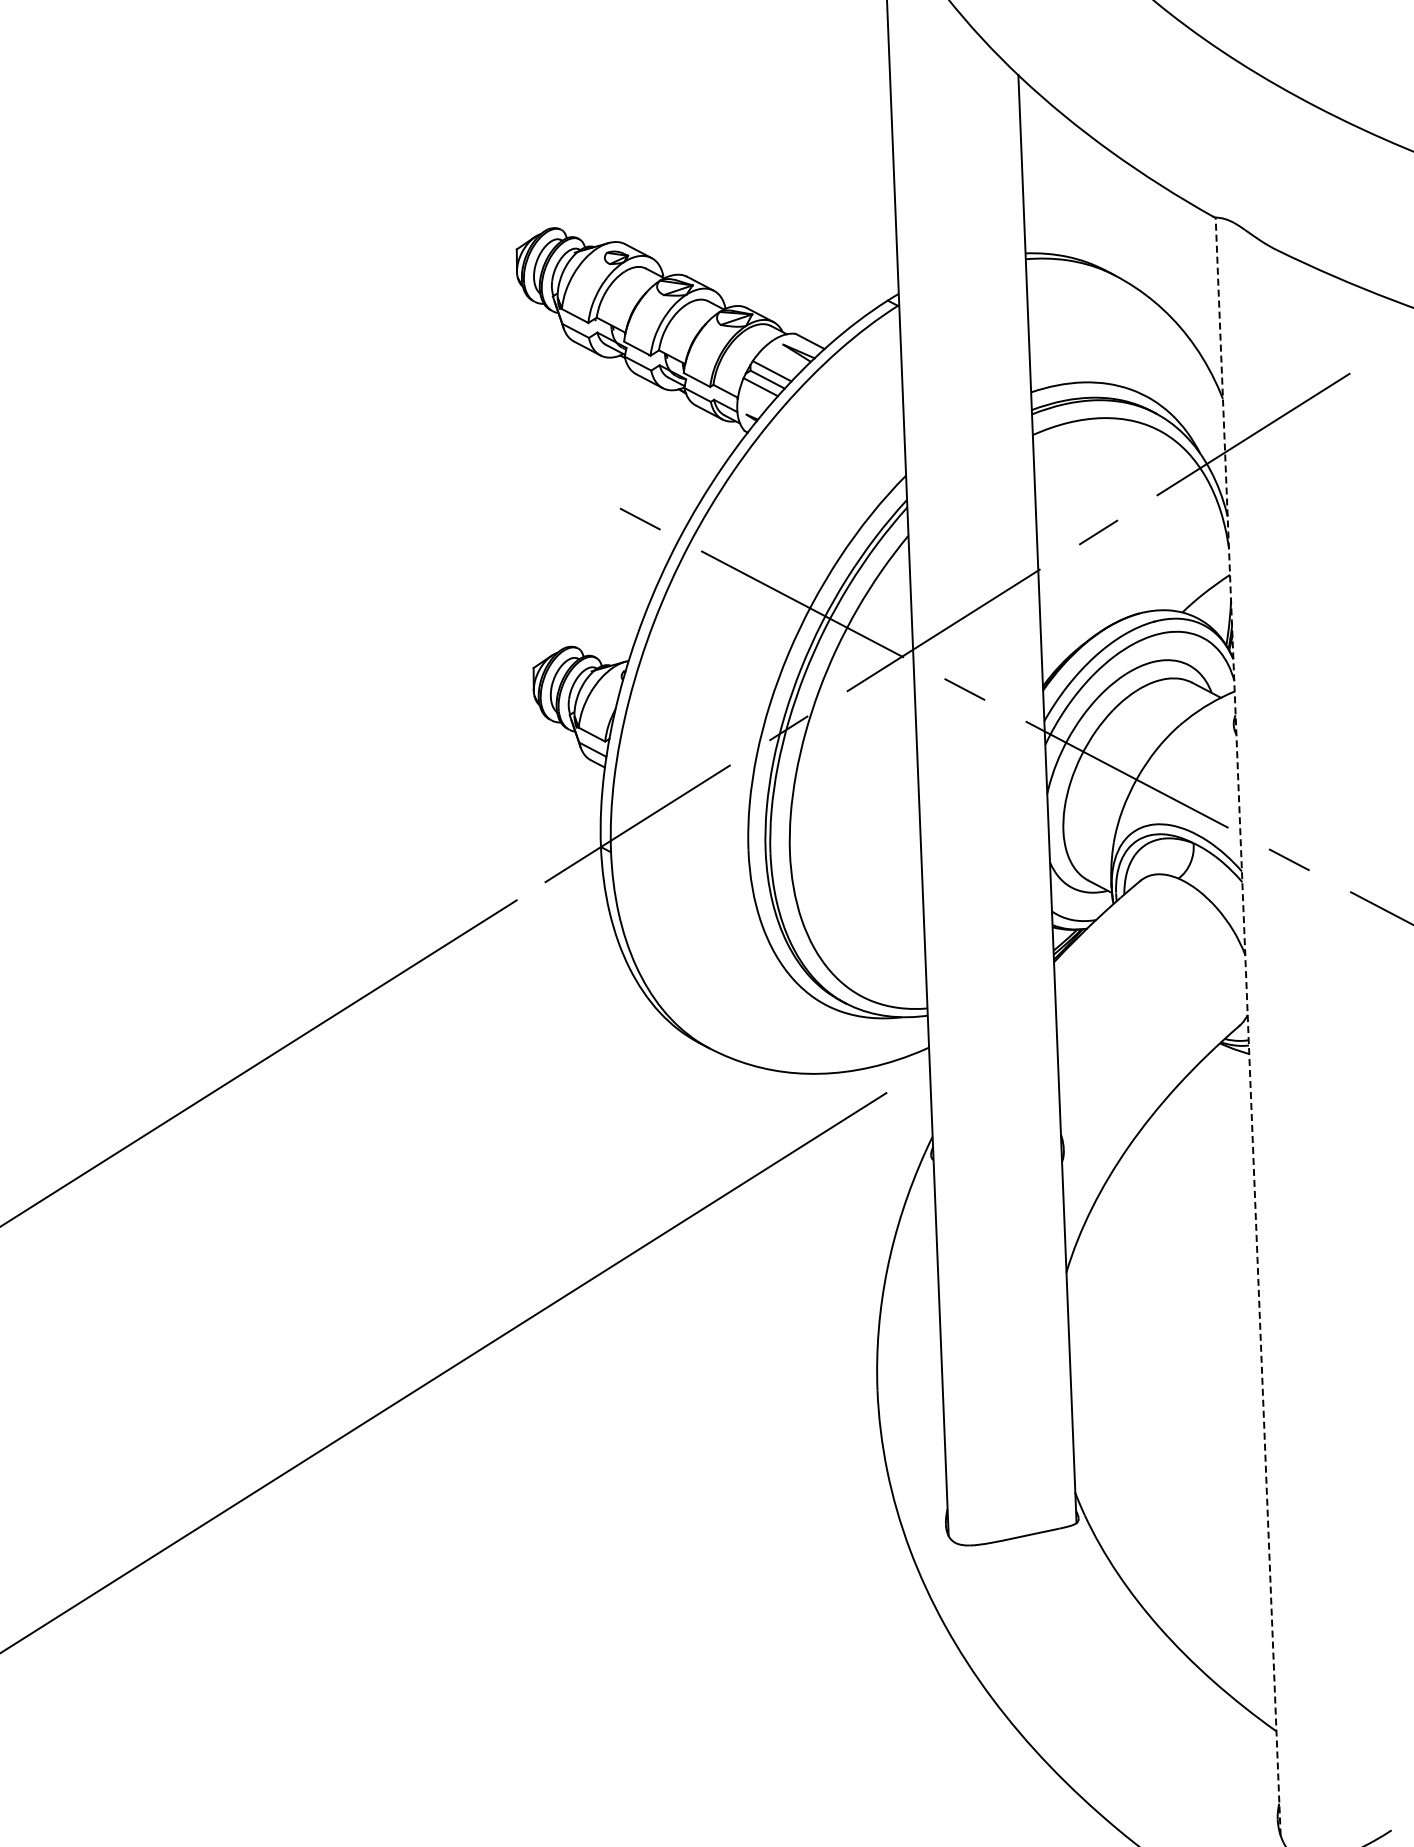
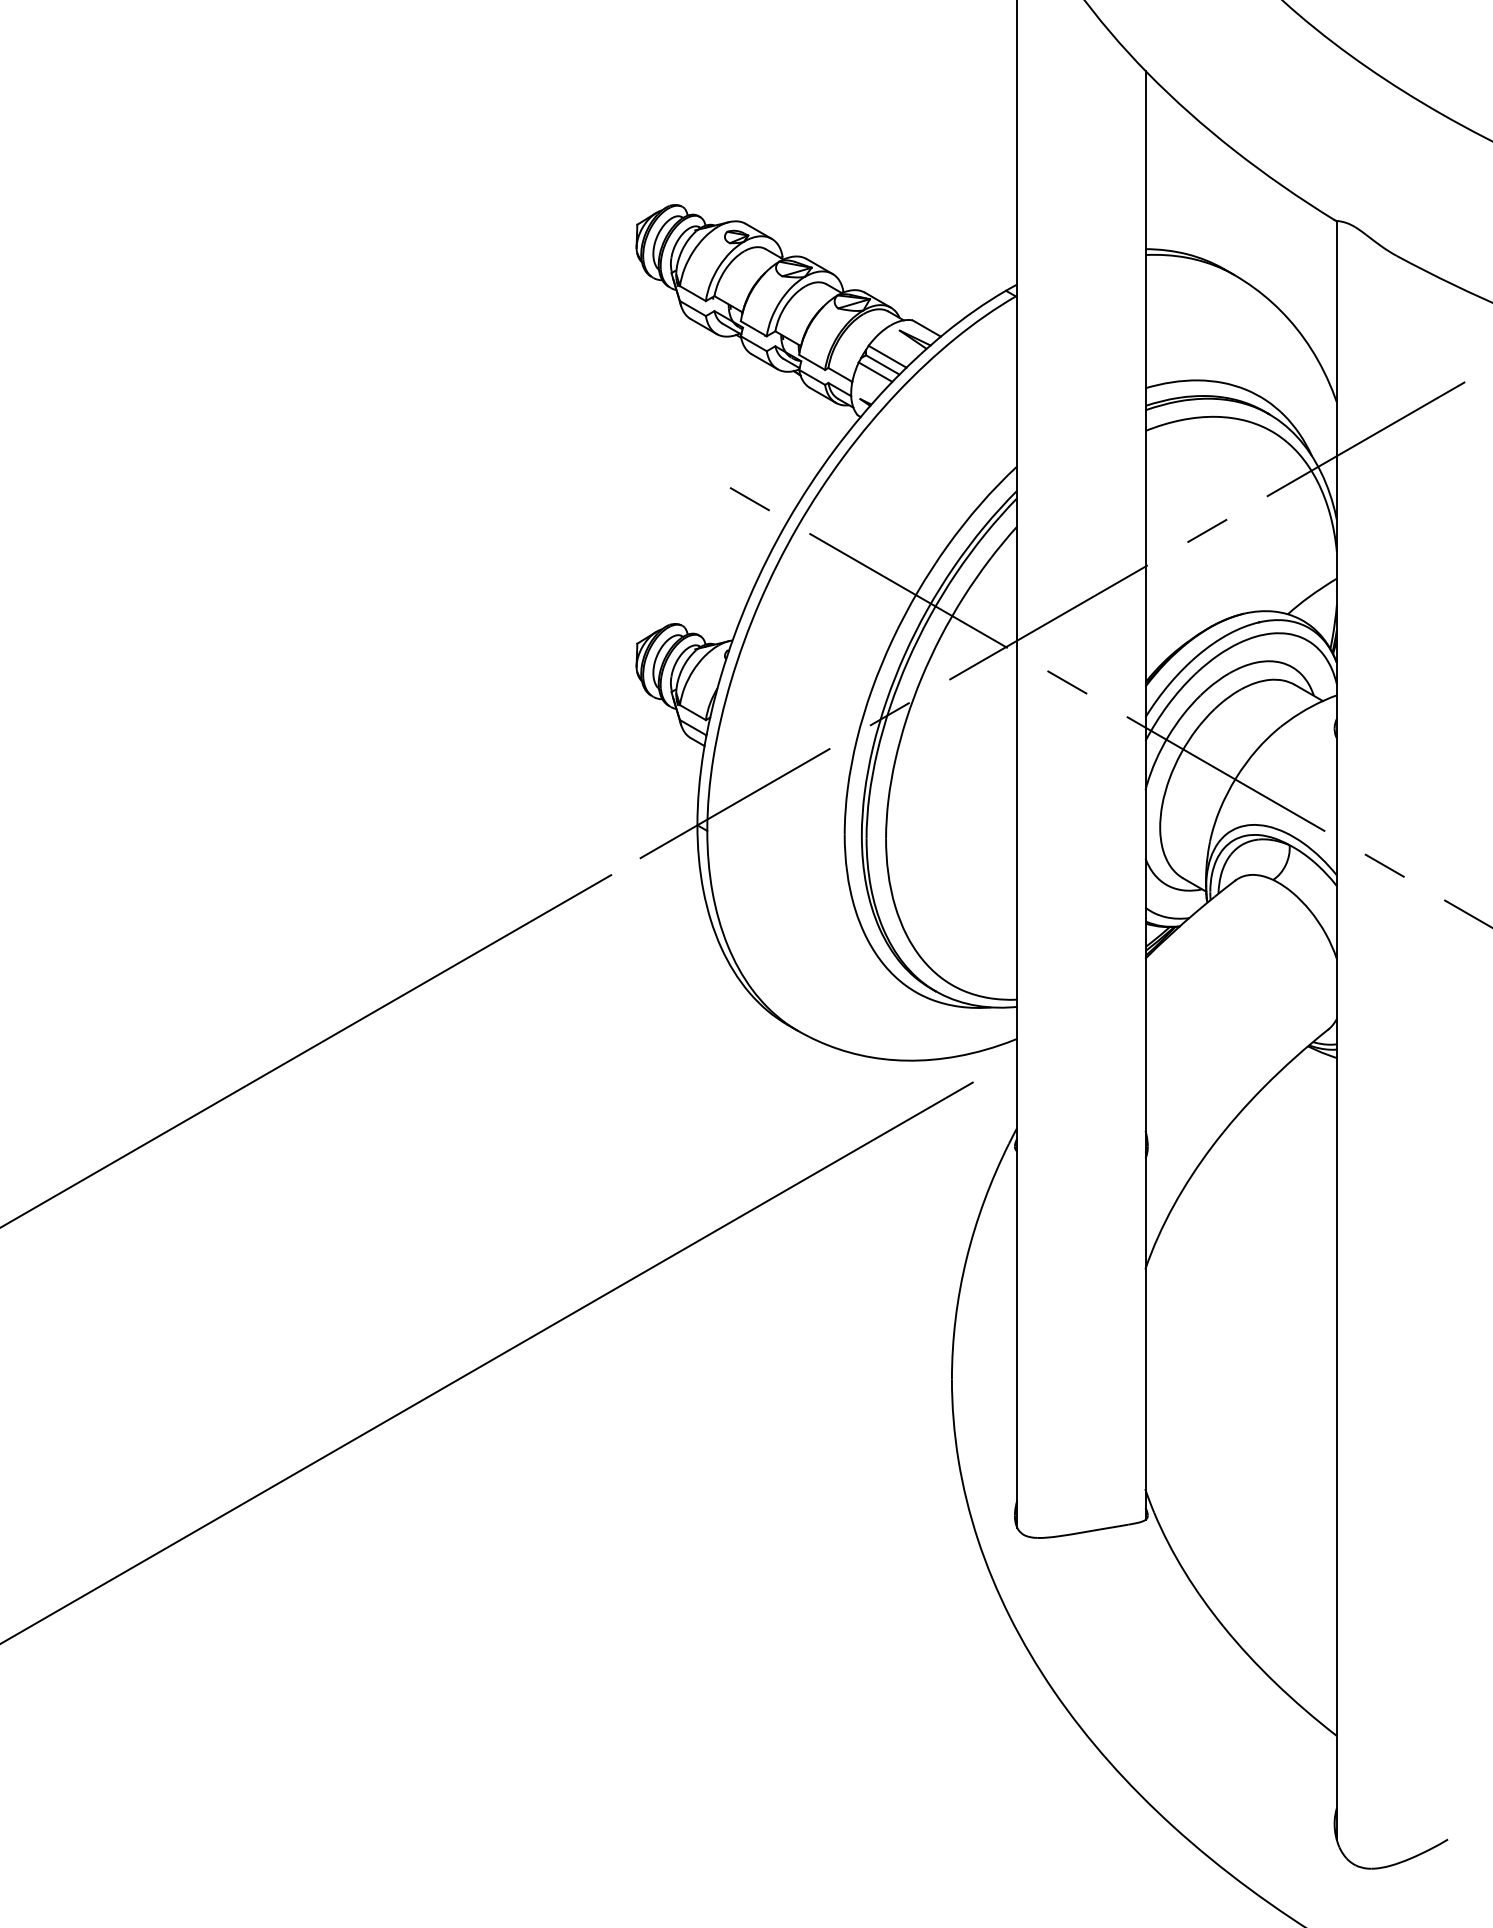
line: (1247, 1026) -> (1336, 1030), dashed -> solid

